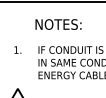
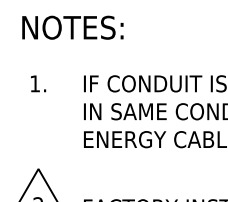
text: (58, 24) -> (72, 27), moved

